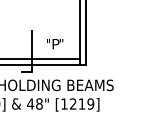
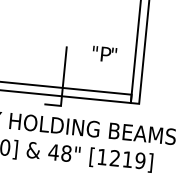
text: (55, 44) -> (105, 54), moved

